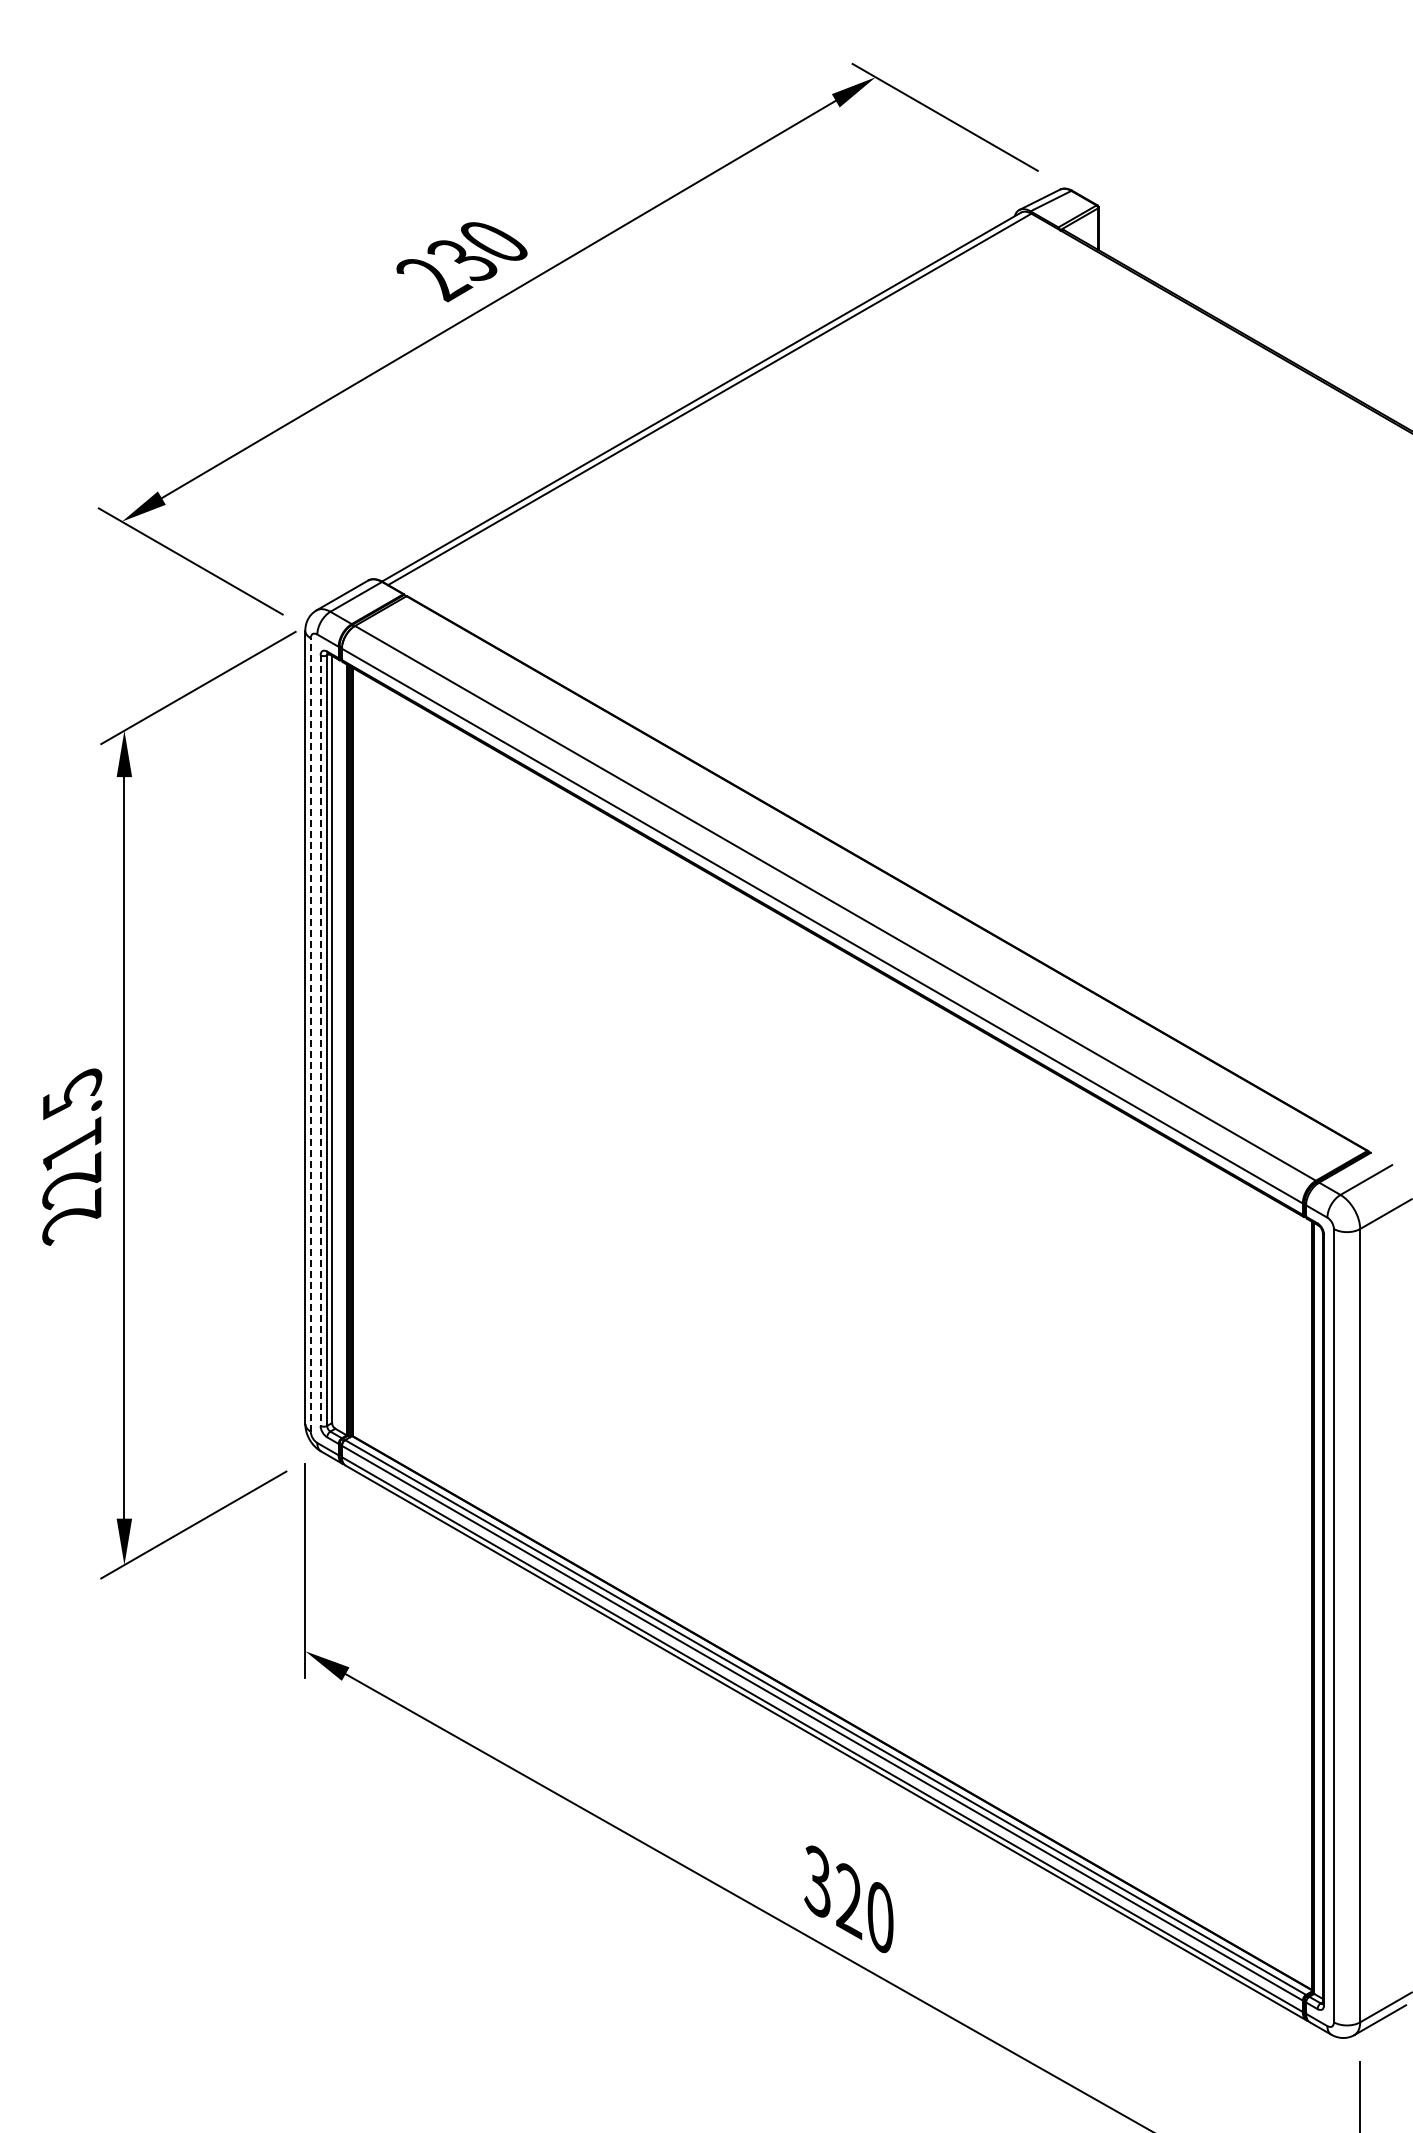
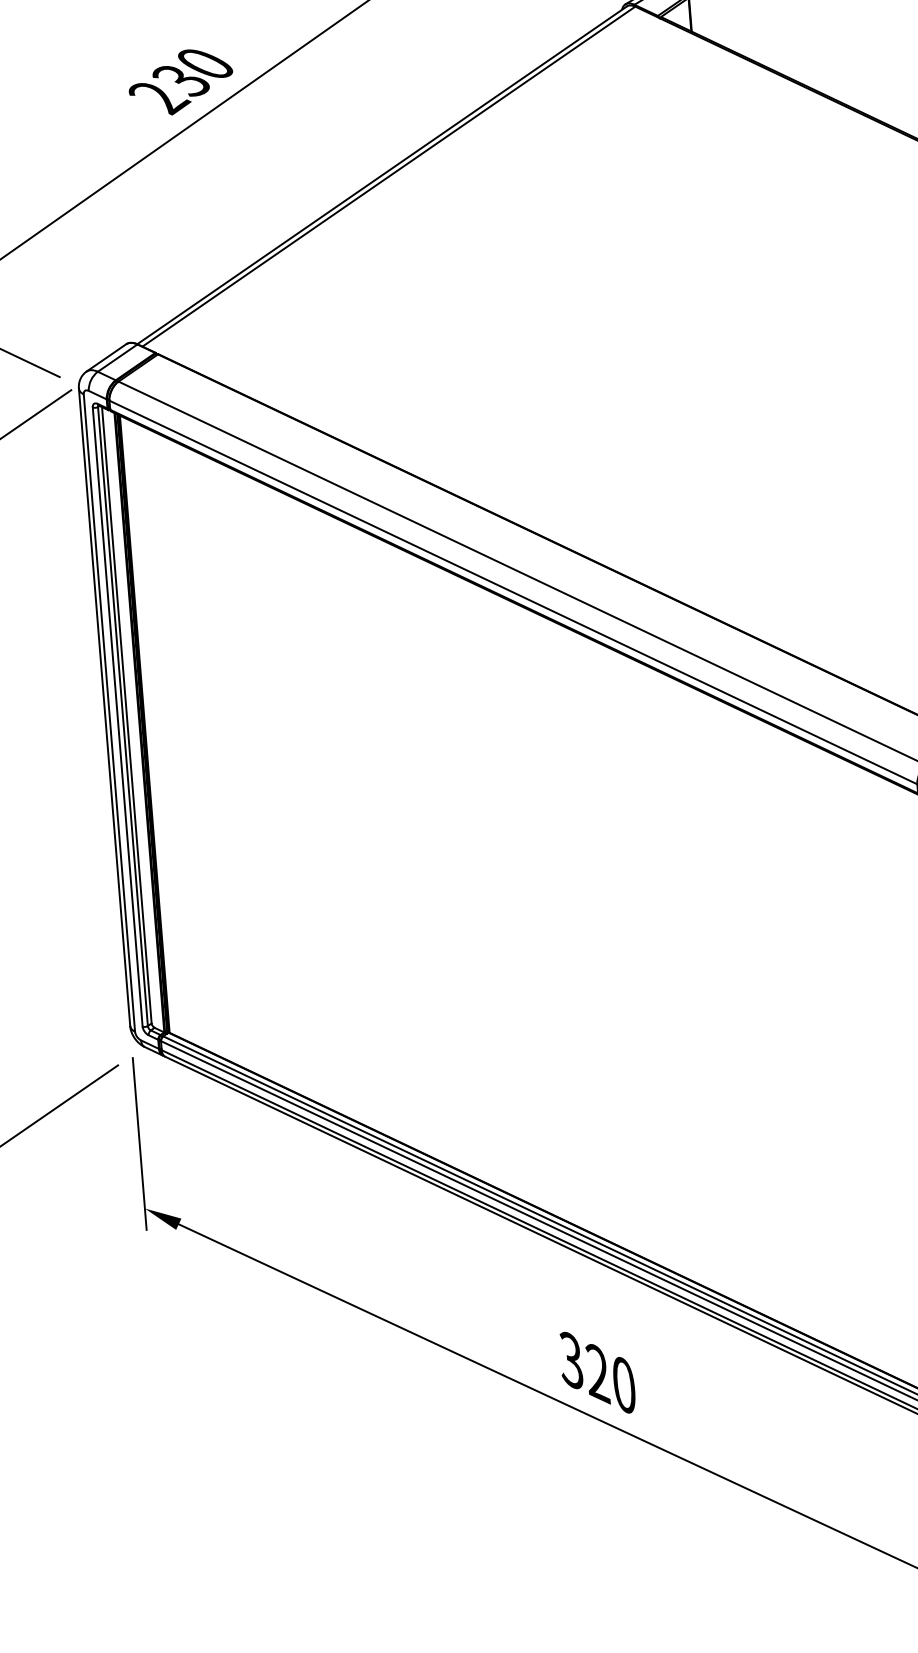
line: (310, 1034) -> (109, 712), dashed -> solid
line: (320, 1041) -> (117, 717), dashed -> solid

